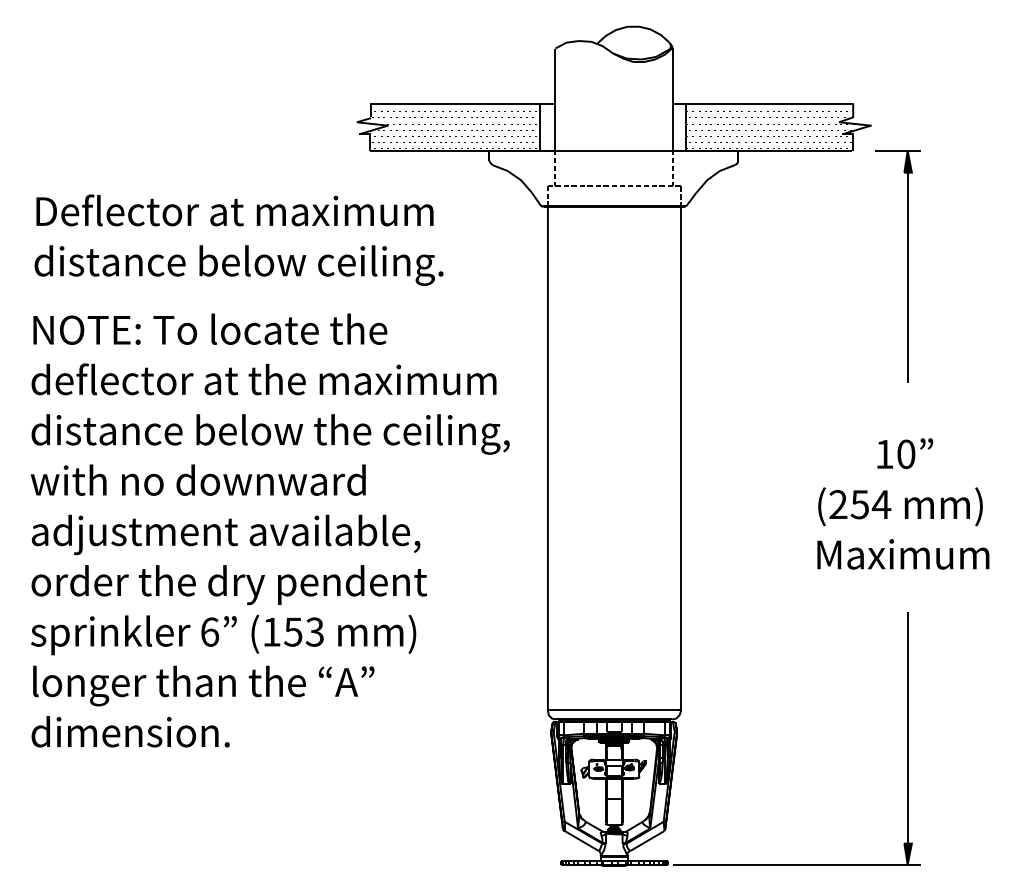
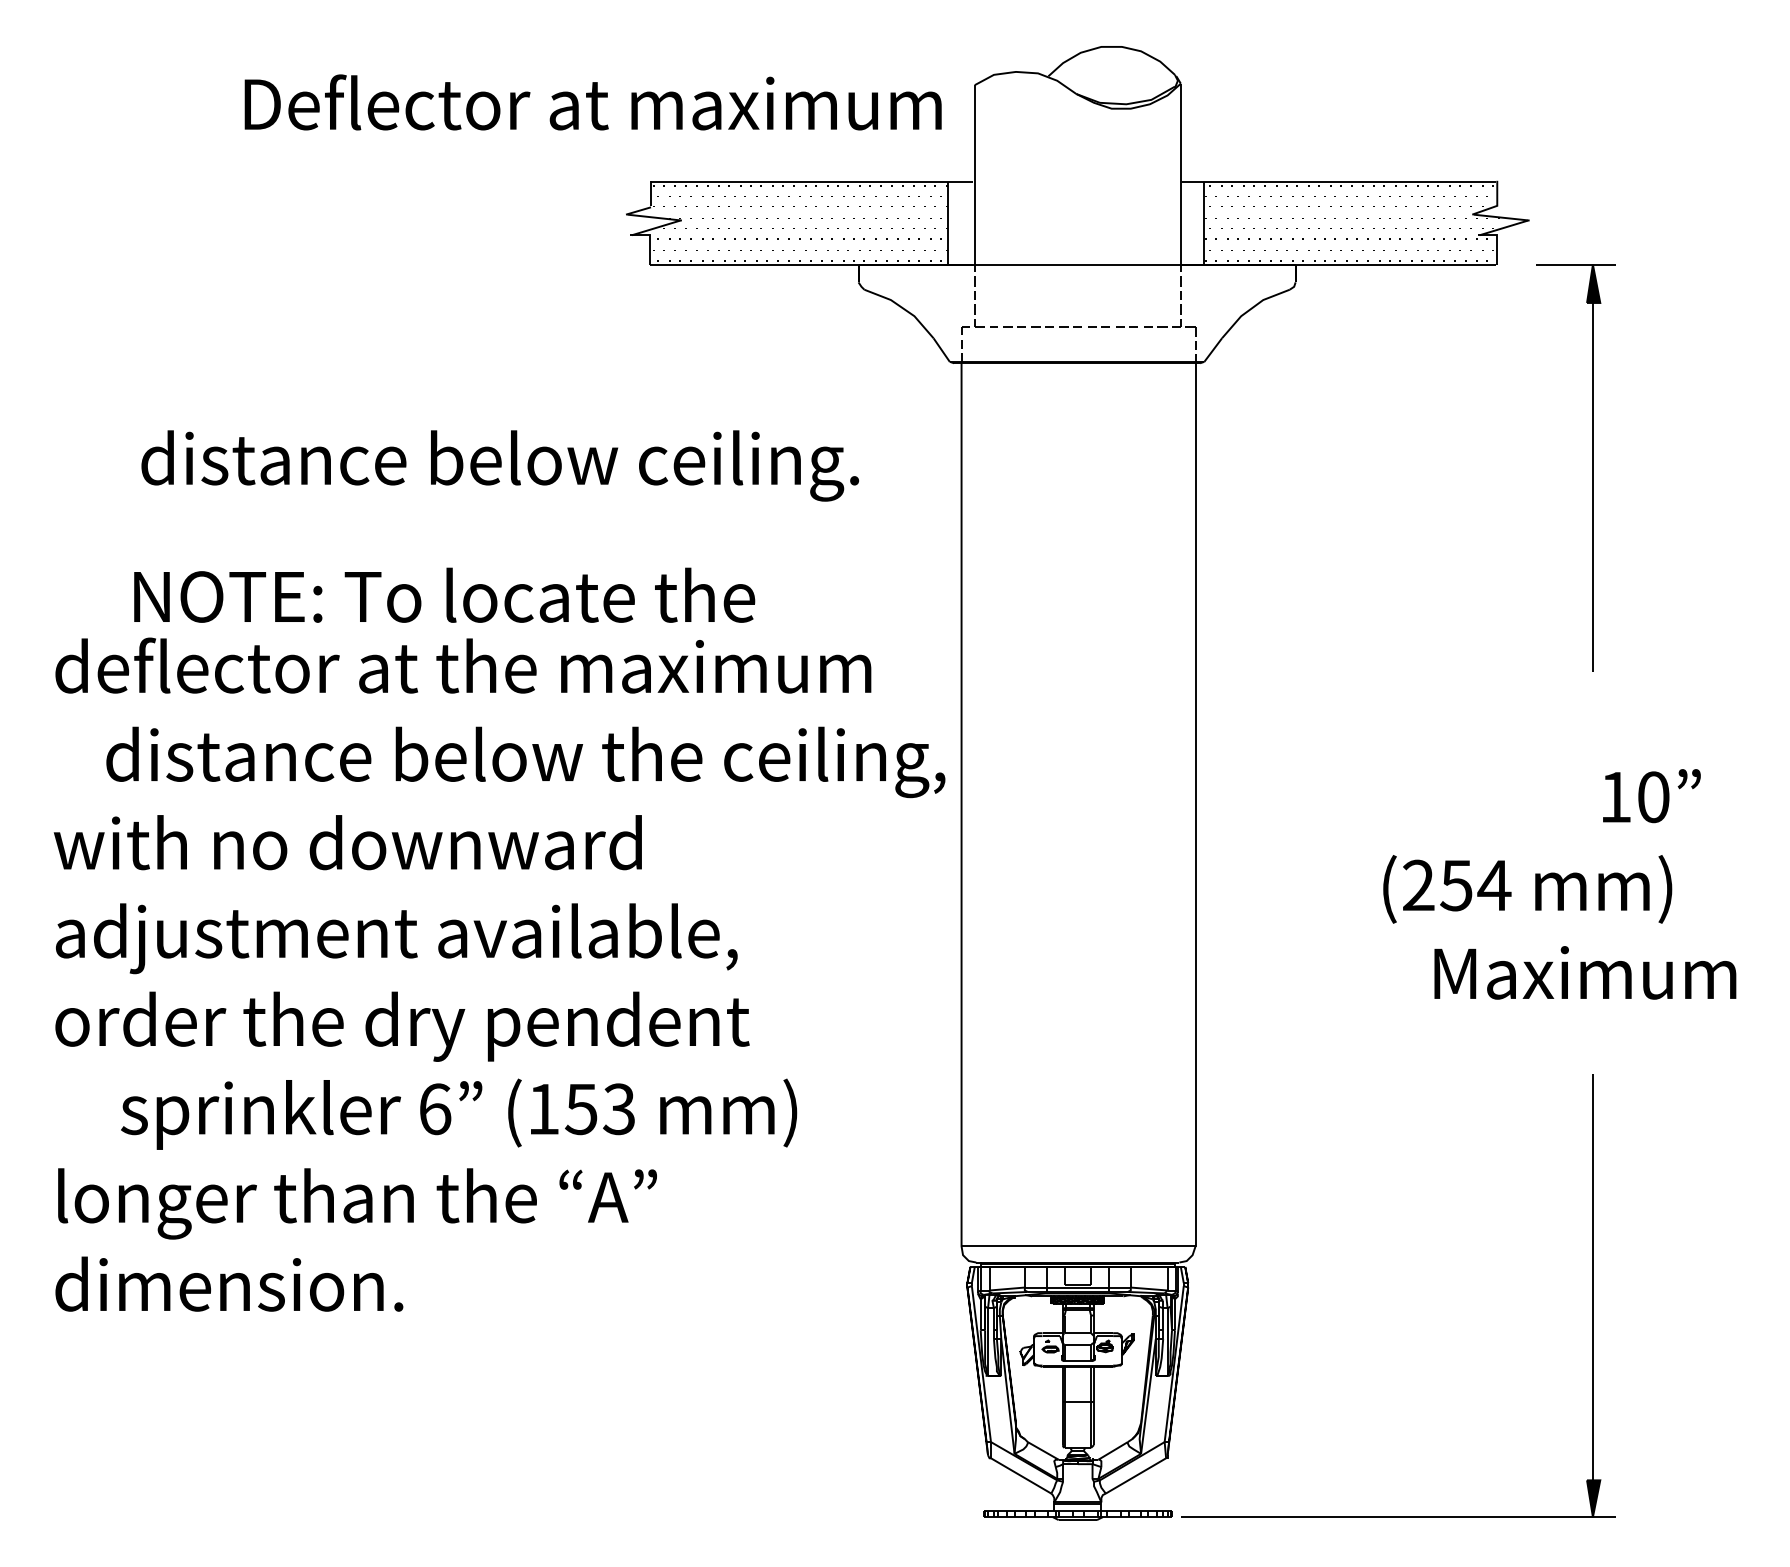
text: (234, 210) -> (592, 102), moved
text: (238, 265) -> (499, 465), moved
text: (210, 328) -> (444, 593), moved
text: (270, 434) -> (525, 762), moved
text: (905, 453) -> (1652, 795), moved
text: (900, 506) -> (1527, 888), moved
text: (223, 634) -> (458, 1113), moved

